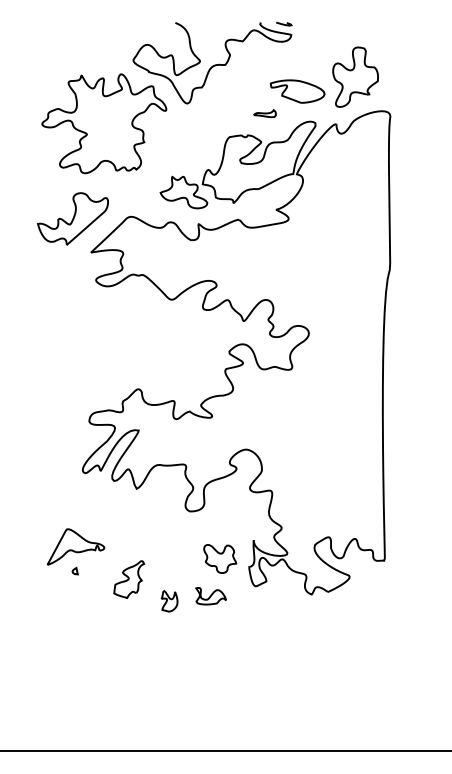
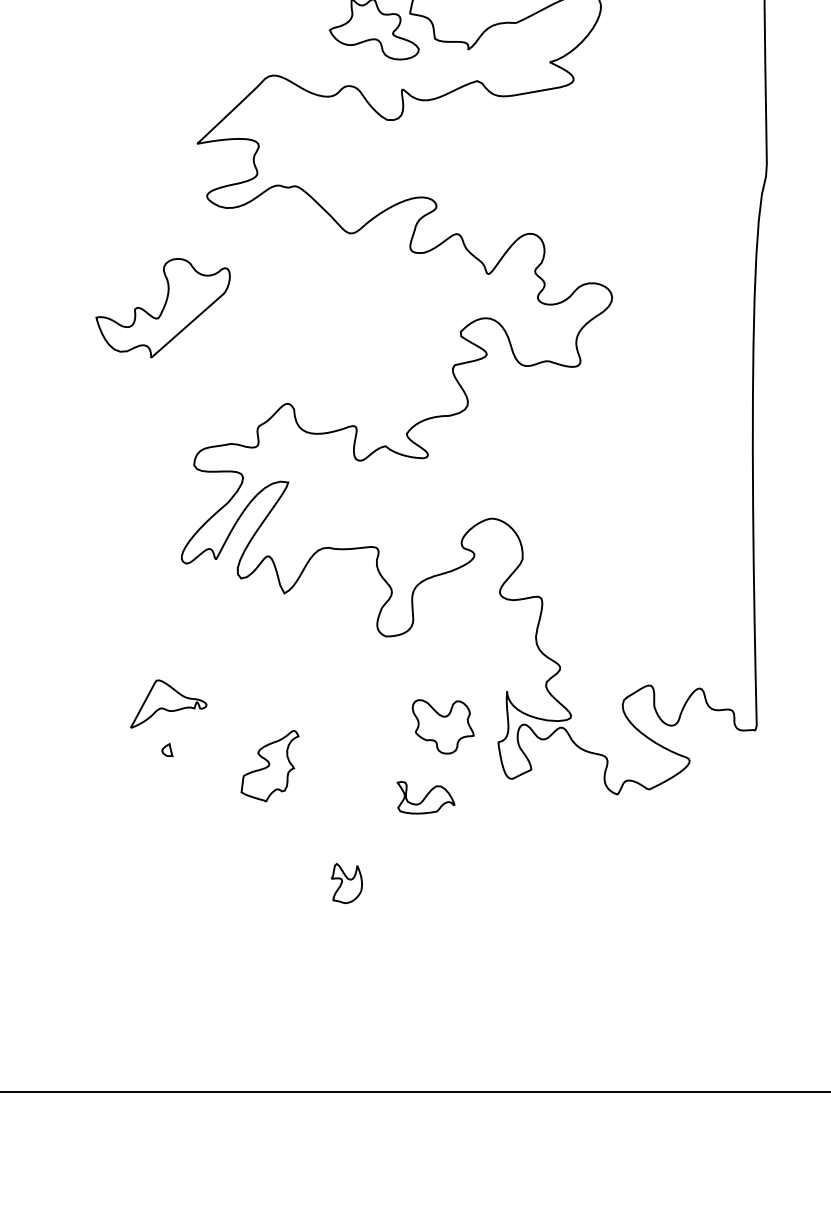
part: (72, 218) -> (162, 307), moved
part: (75, 546) -> (167, 703), size x0.7
part: (169, 601) -> (346, 883), moved

